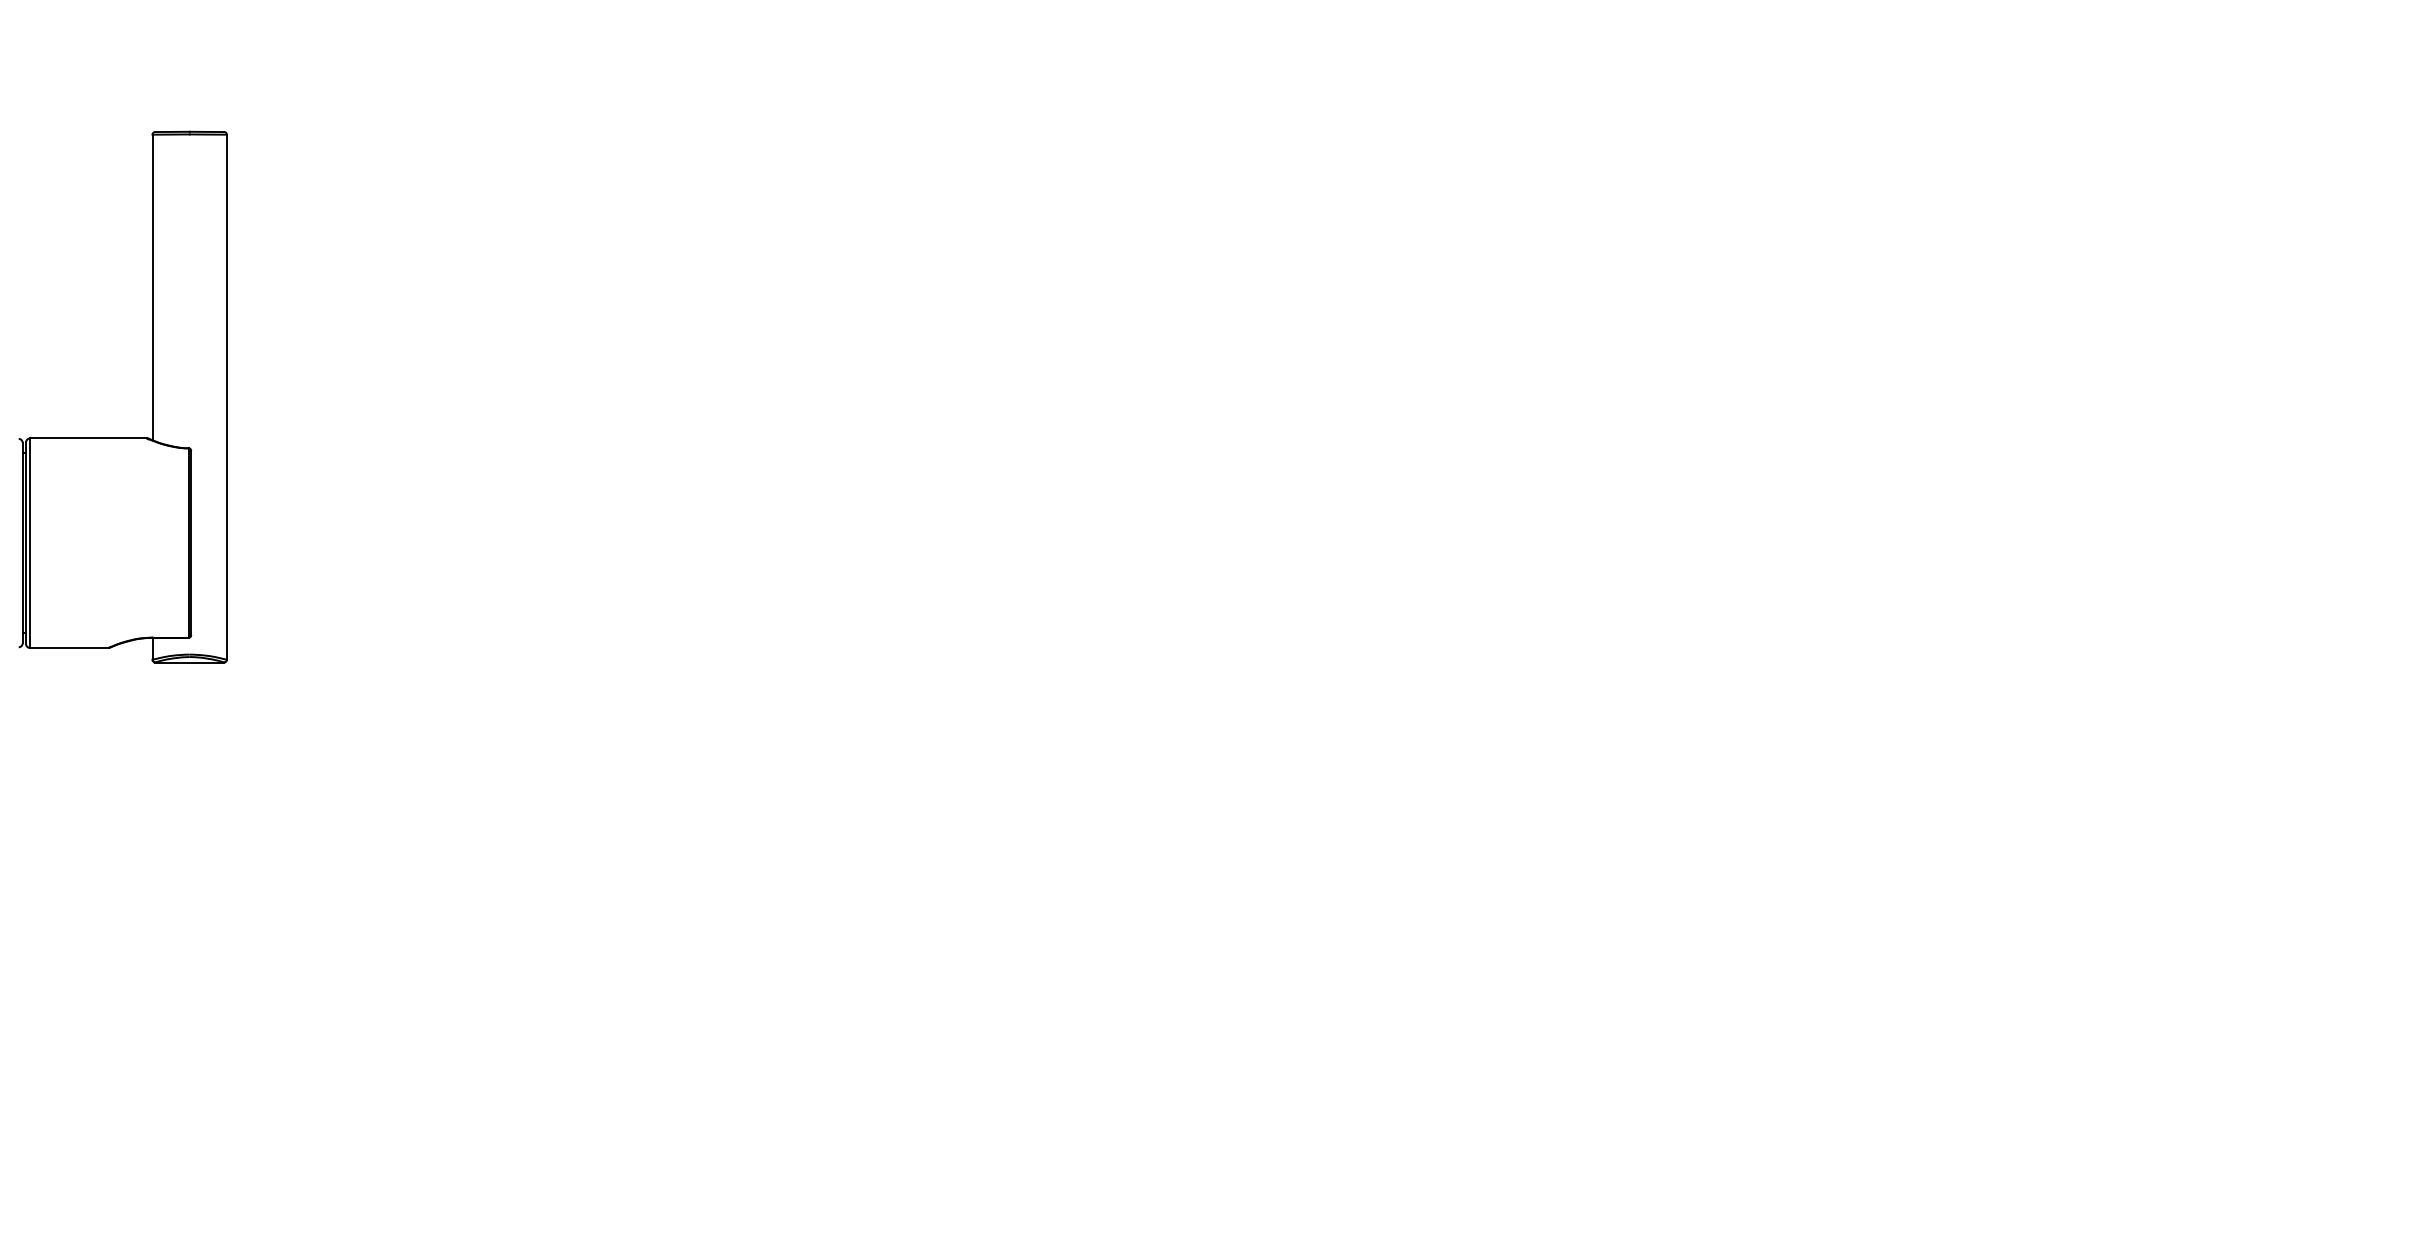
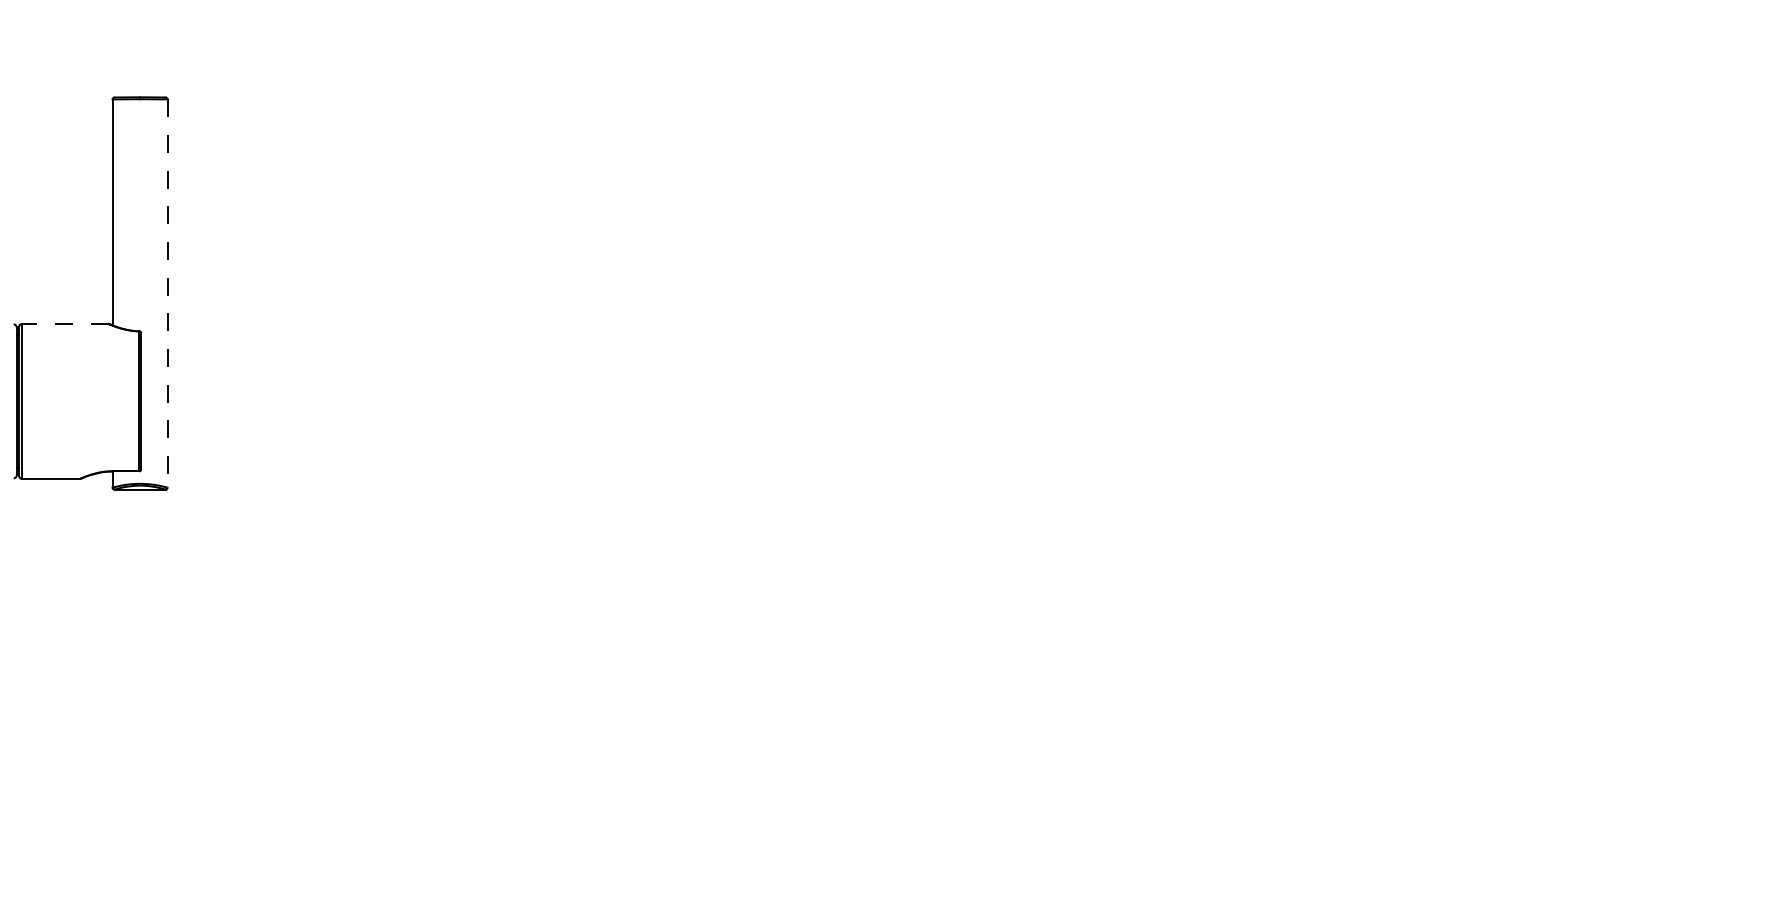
line: (226, 397) -> (167, 293), solid -> dashed
line: (88, 438) -> (65, 324), solid -> dashed

